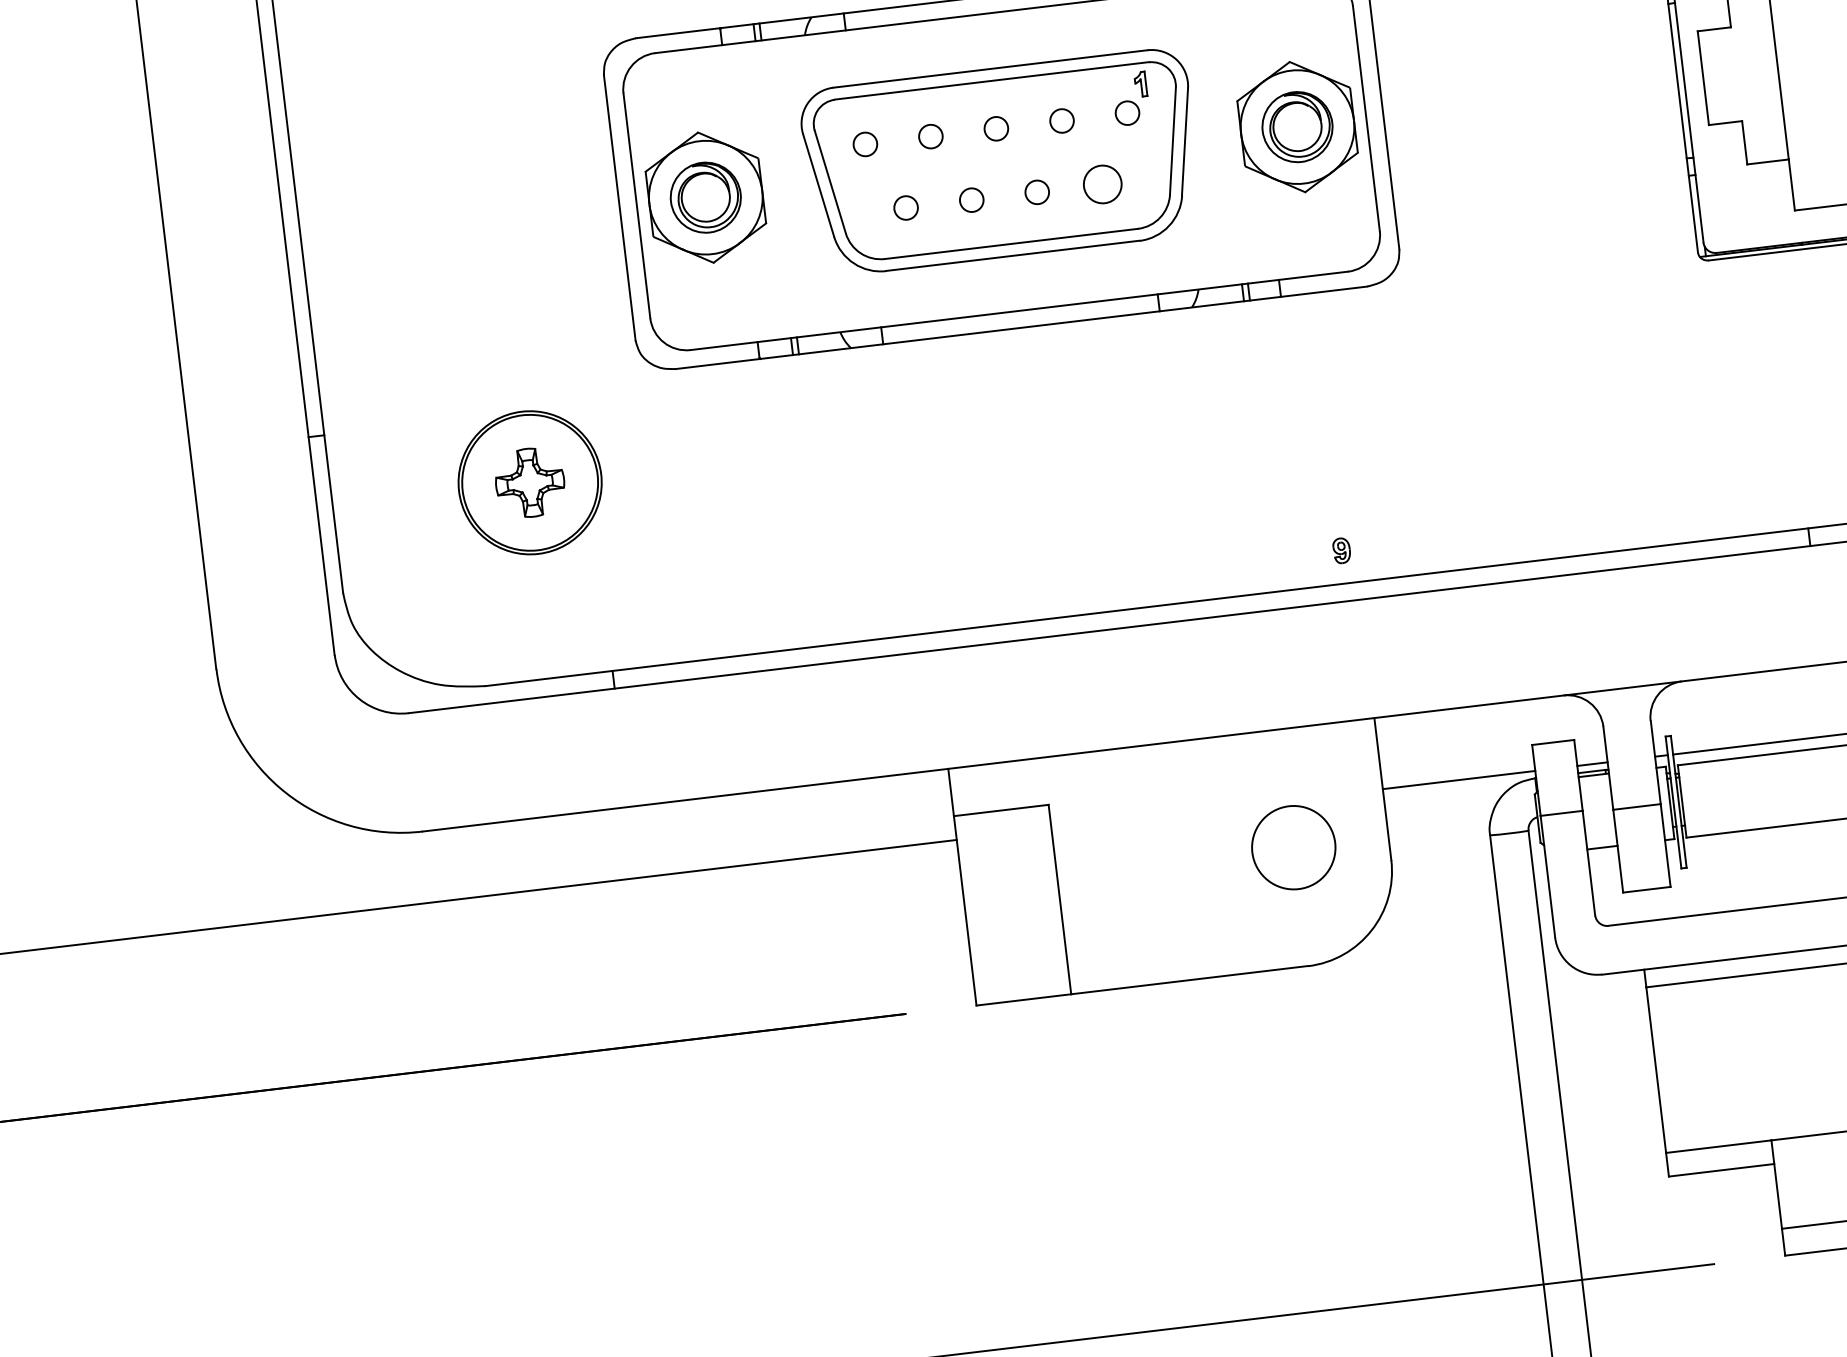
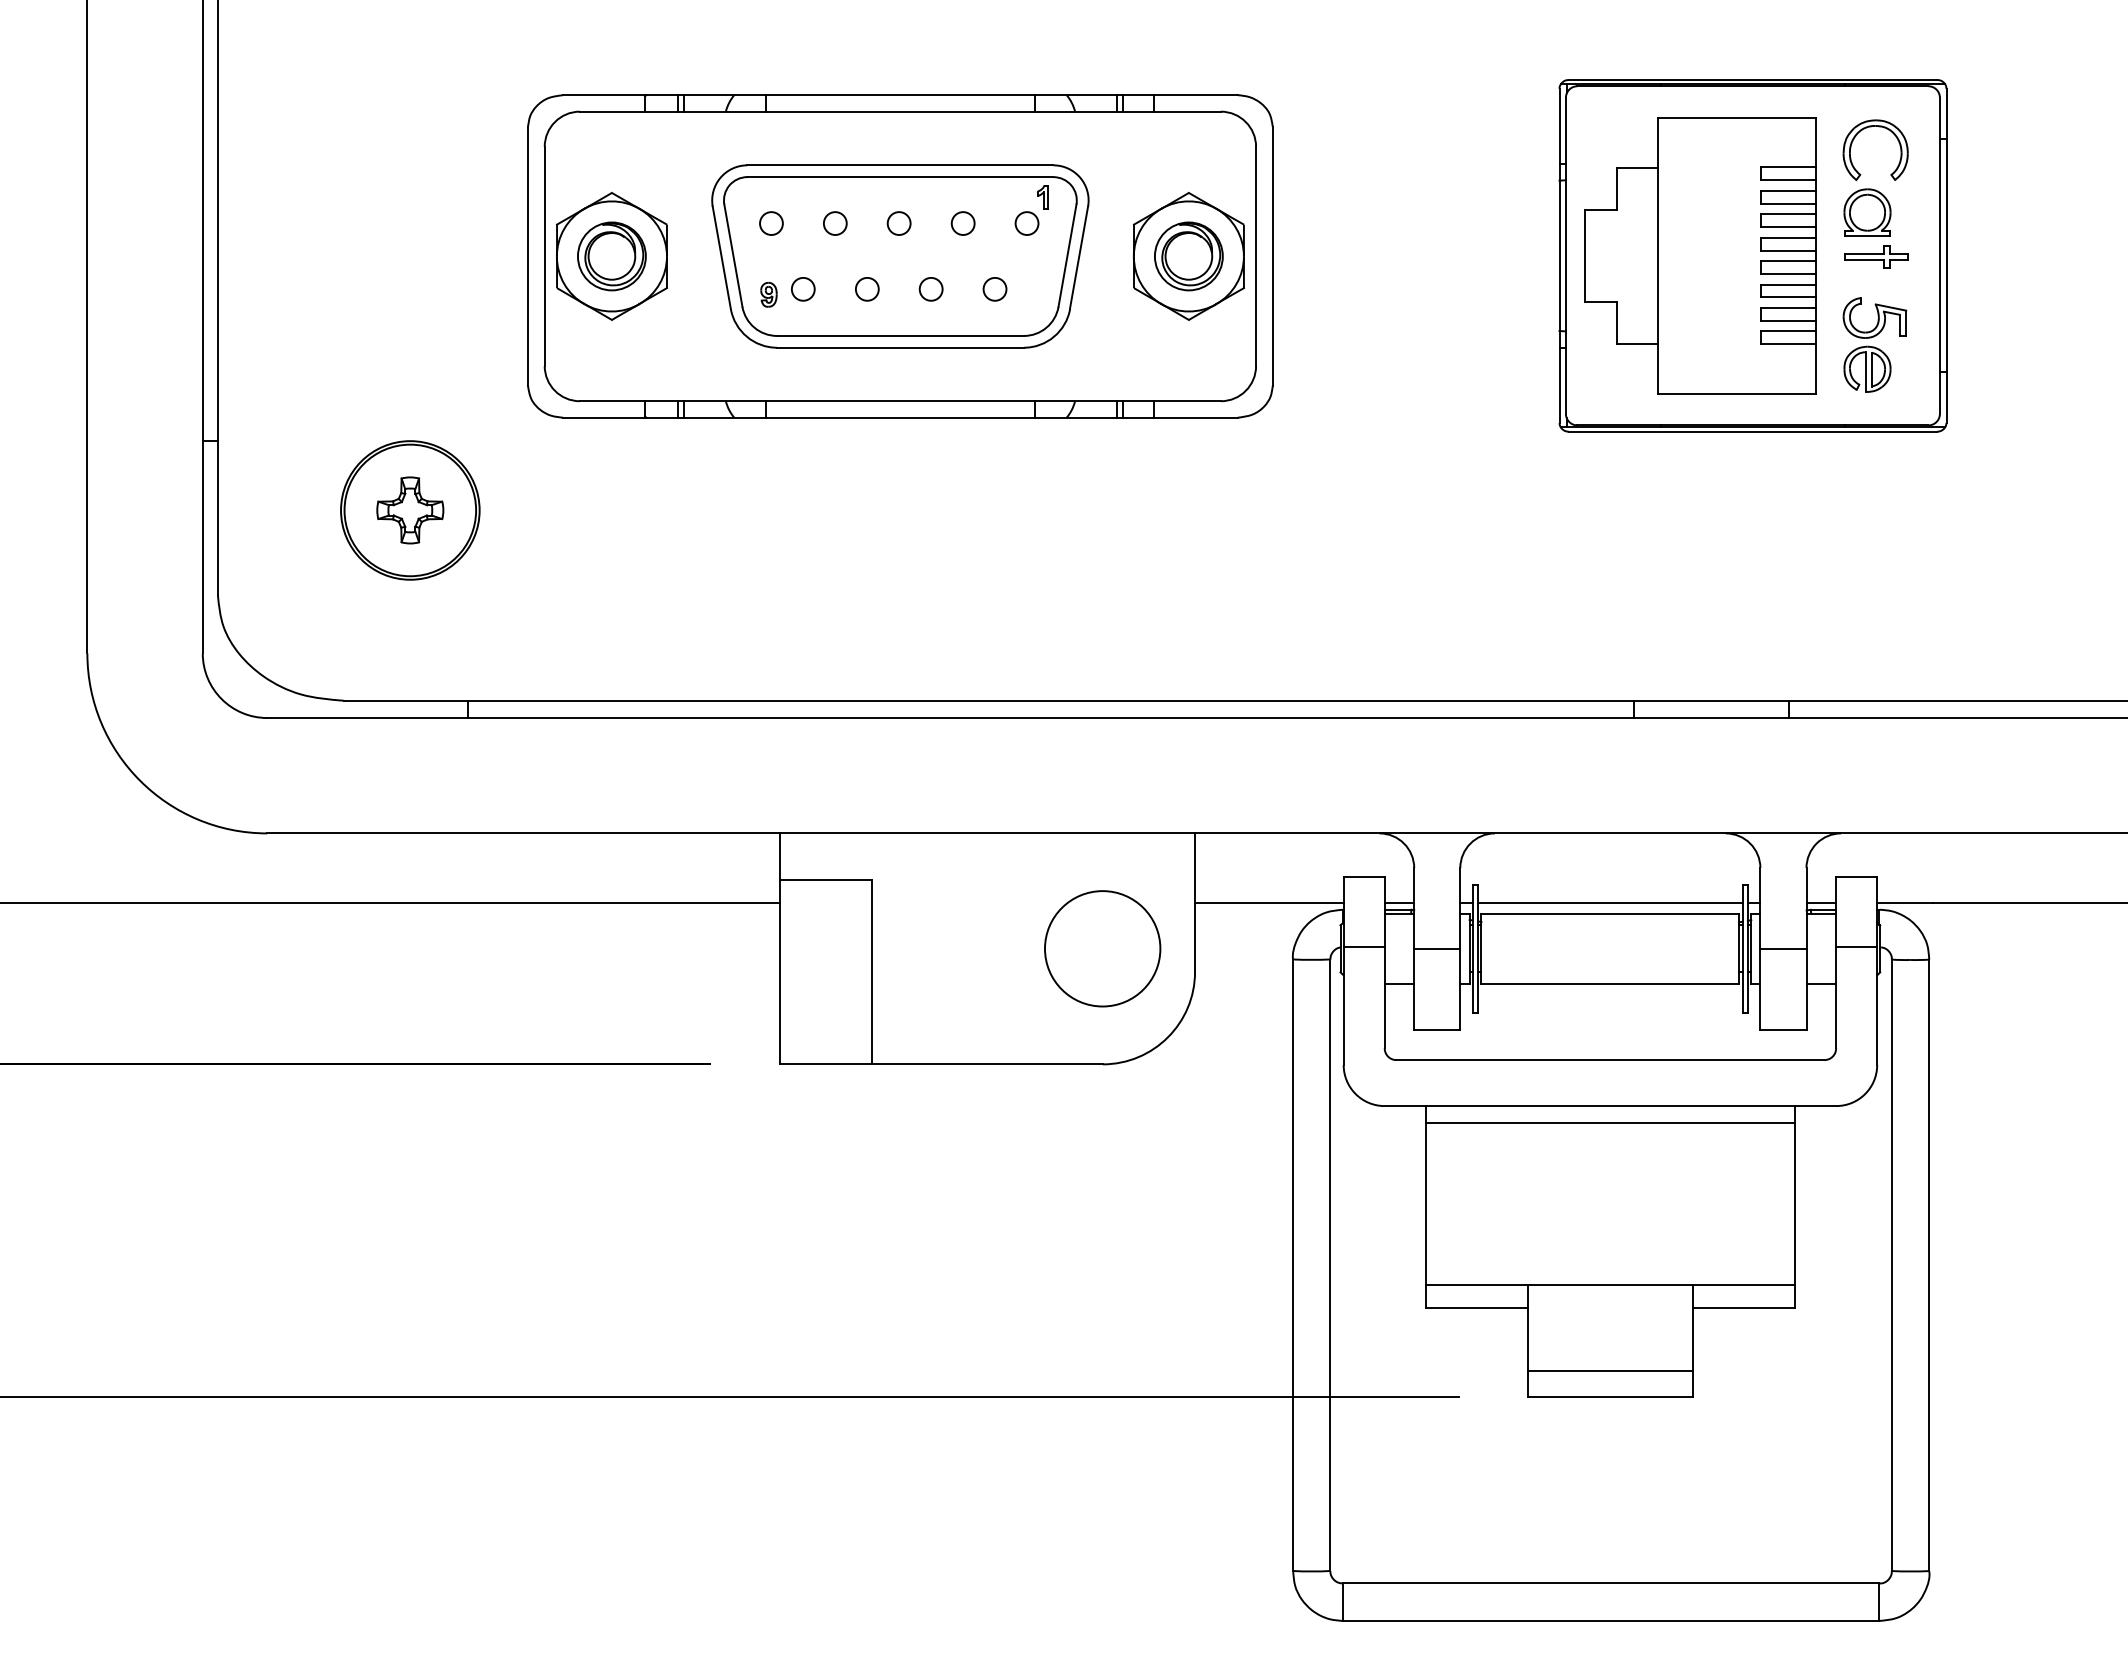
circle: (1102, 184) -> (994, 289), size x0.62
part: (1341, 550) -> (768, 294), moved
circle: (1293, 847) -> (1102, 948), size x1.43

